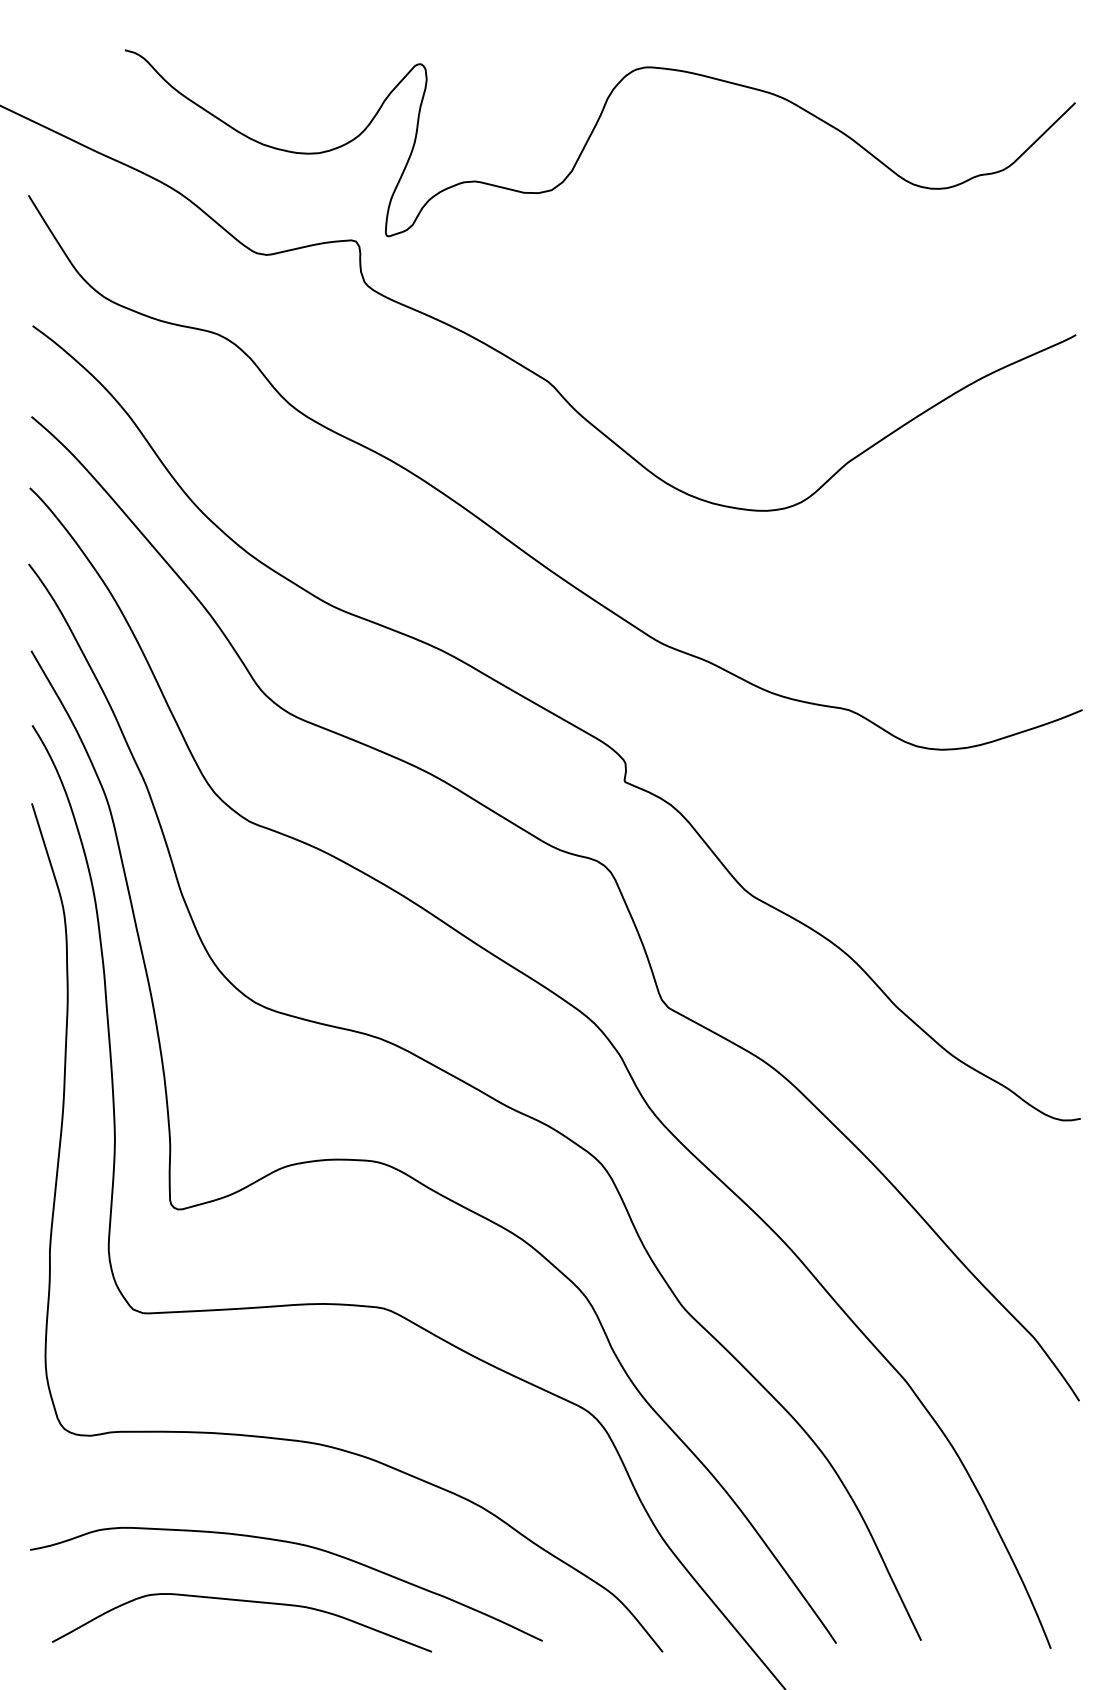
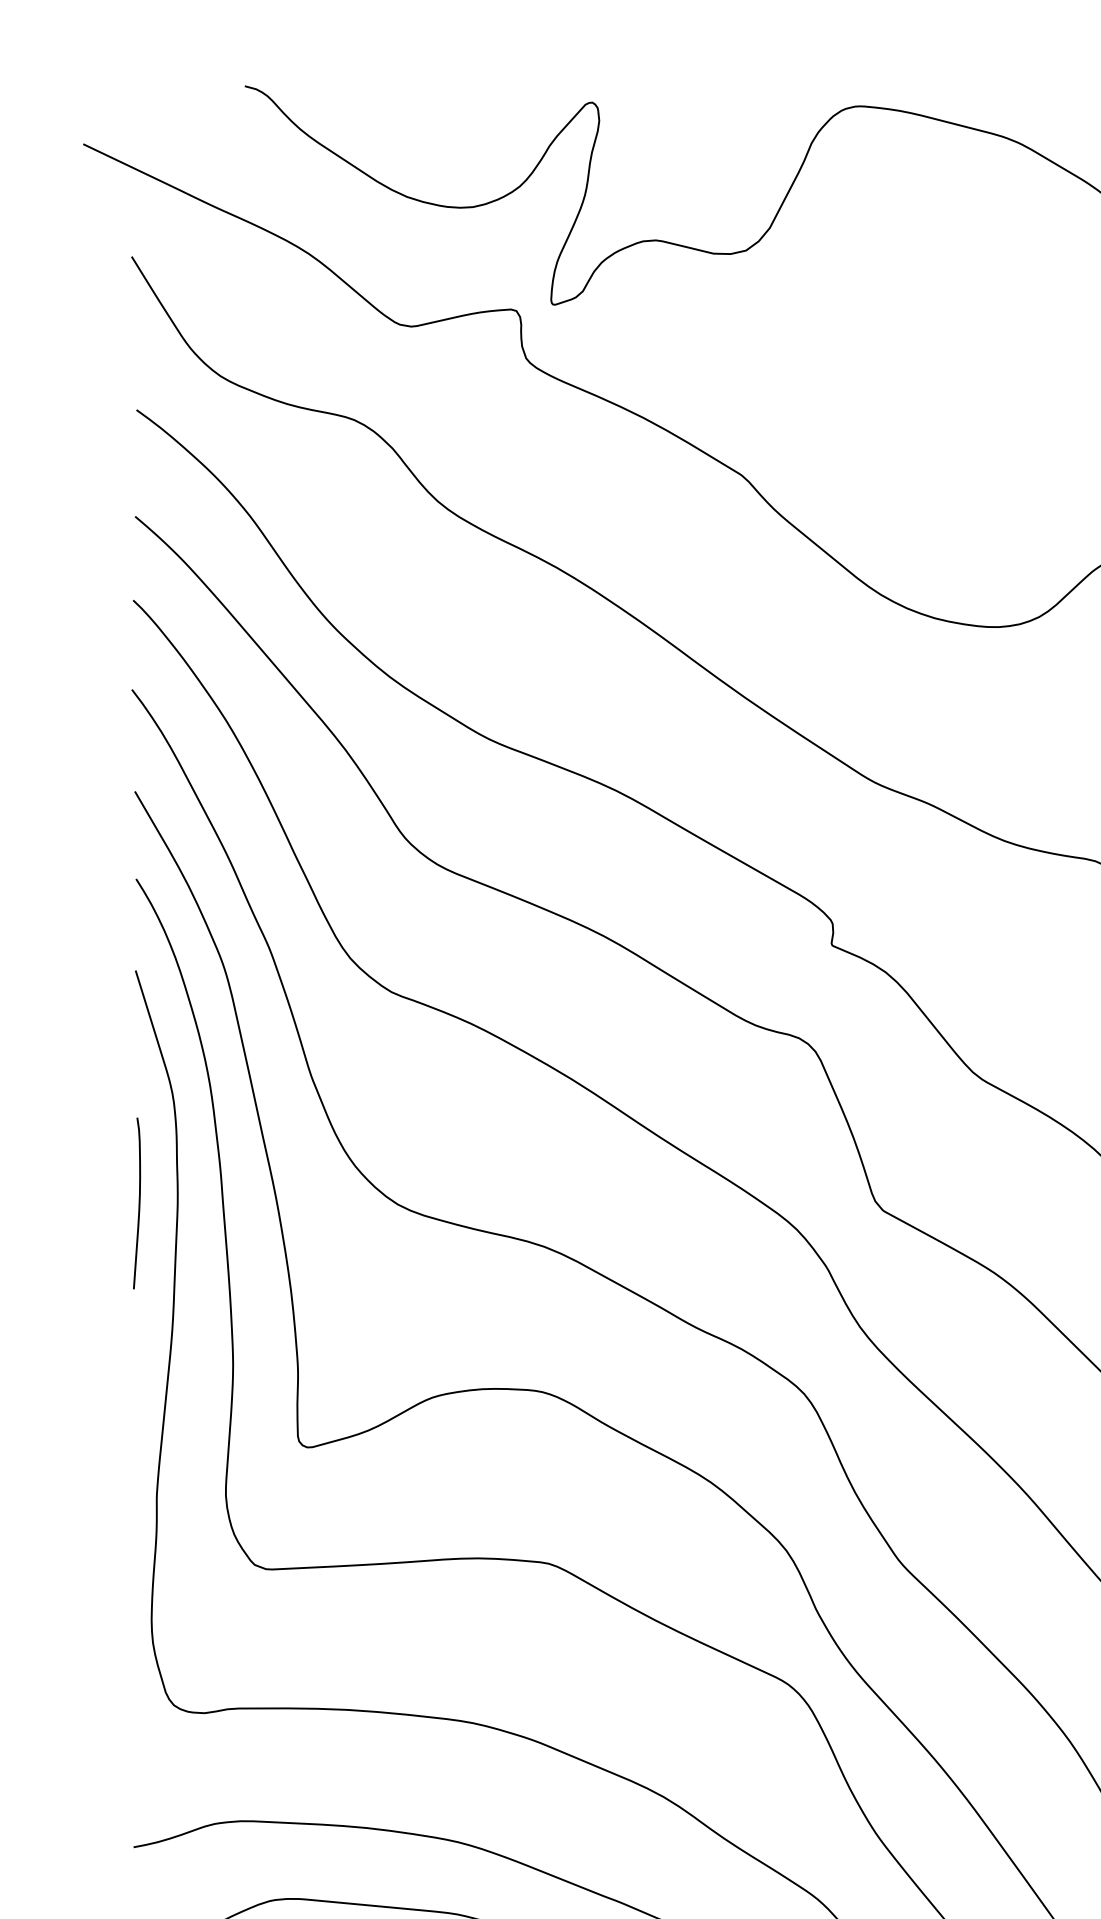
curve: (34, 1001) -> (138, 1203), added

